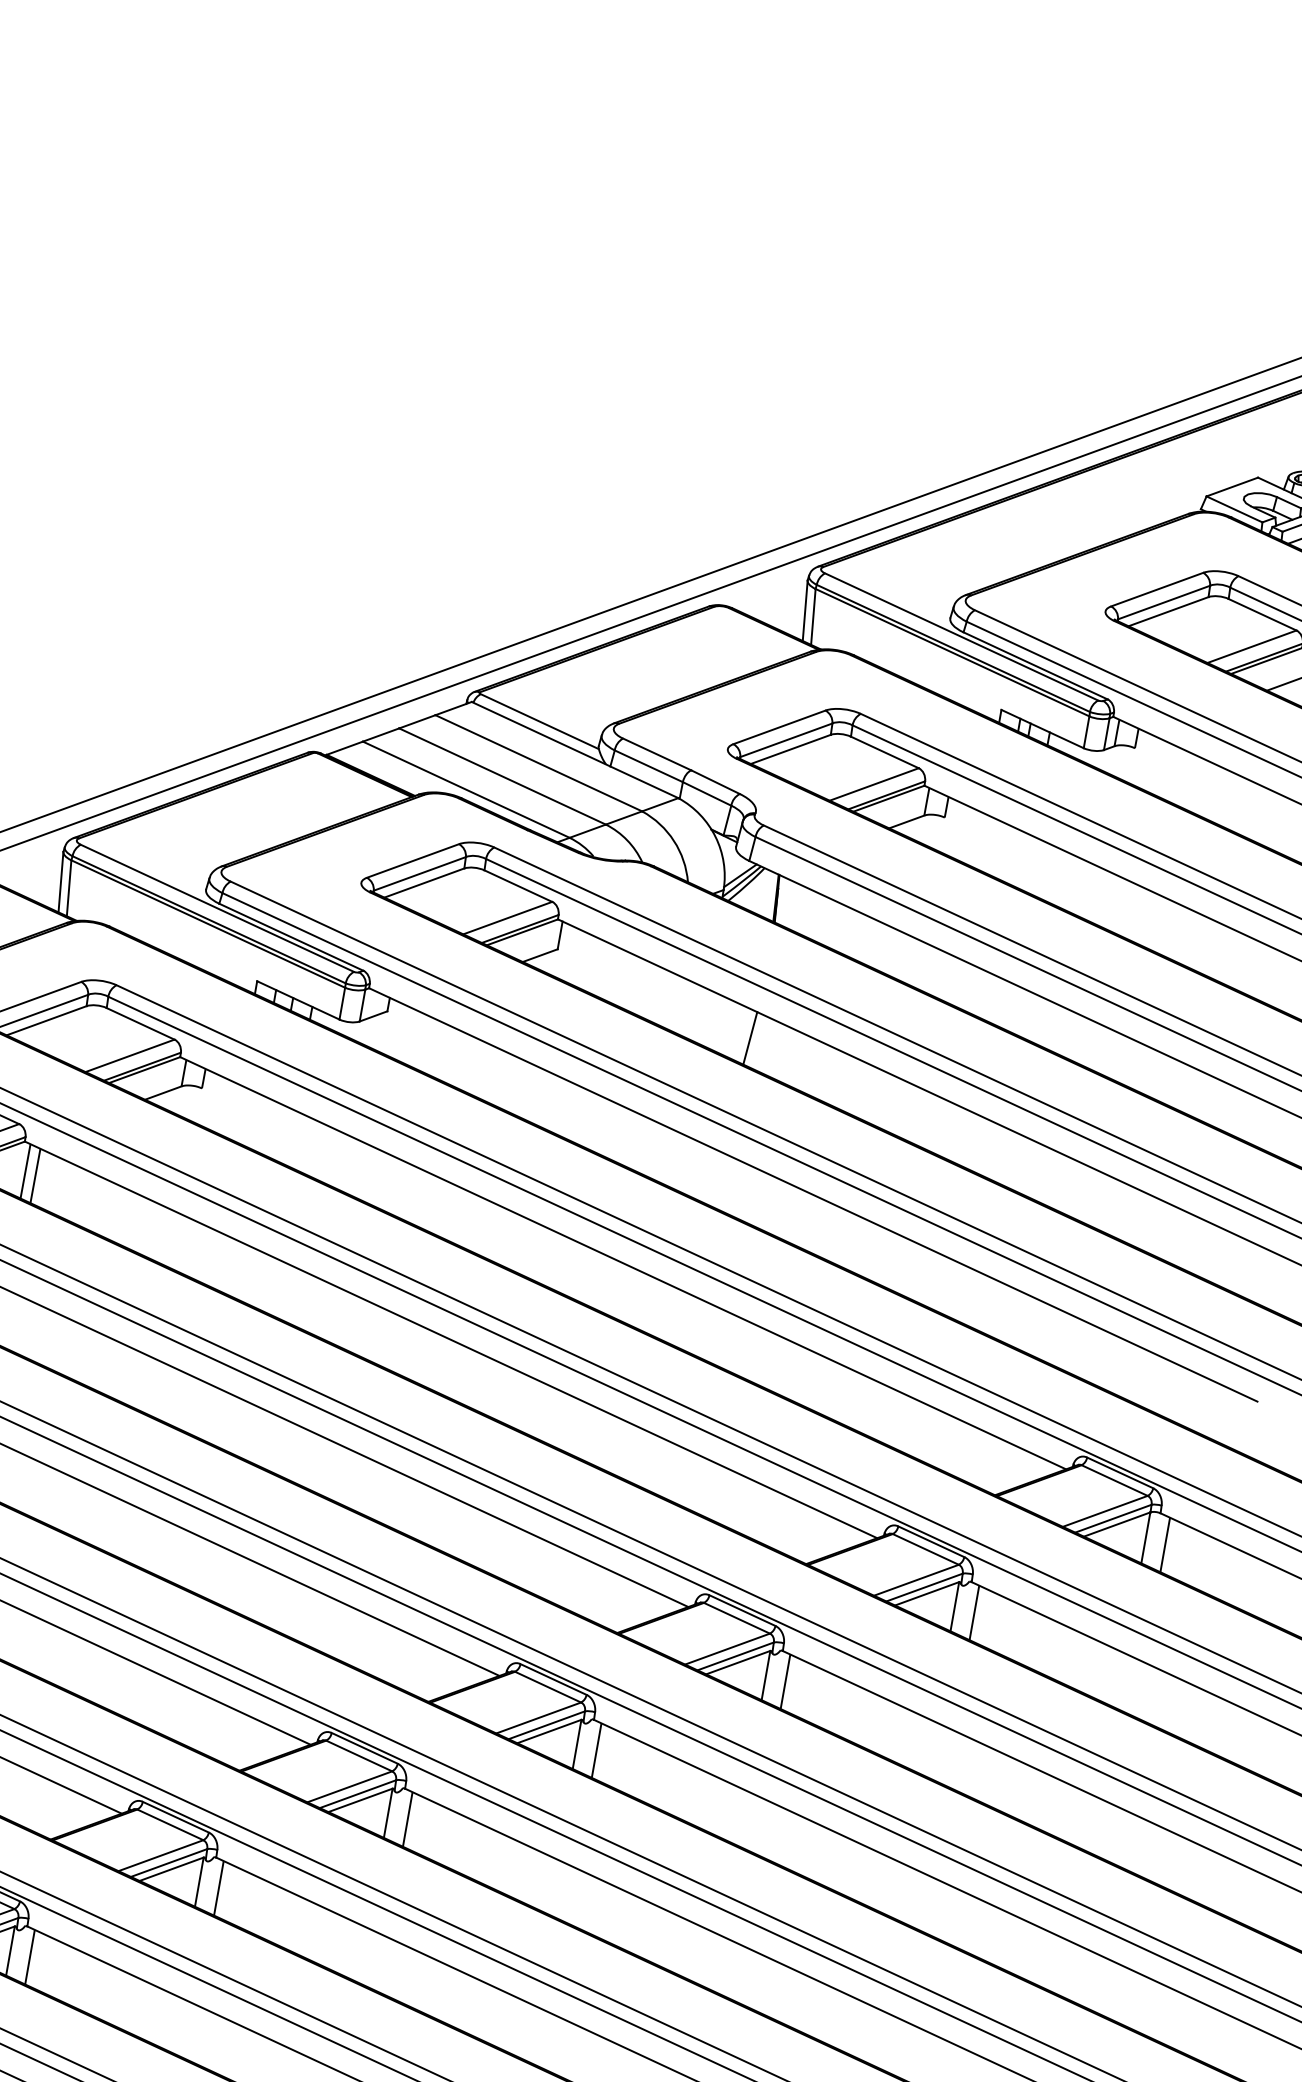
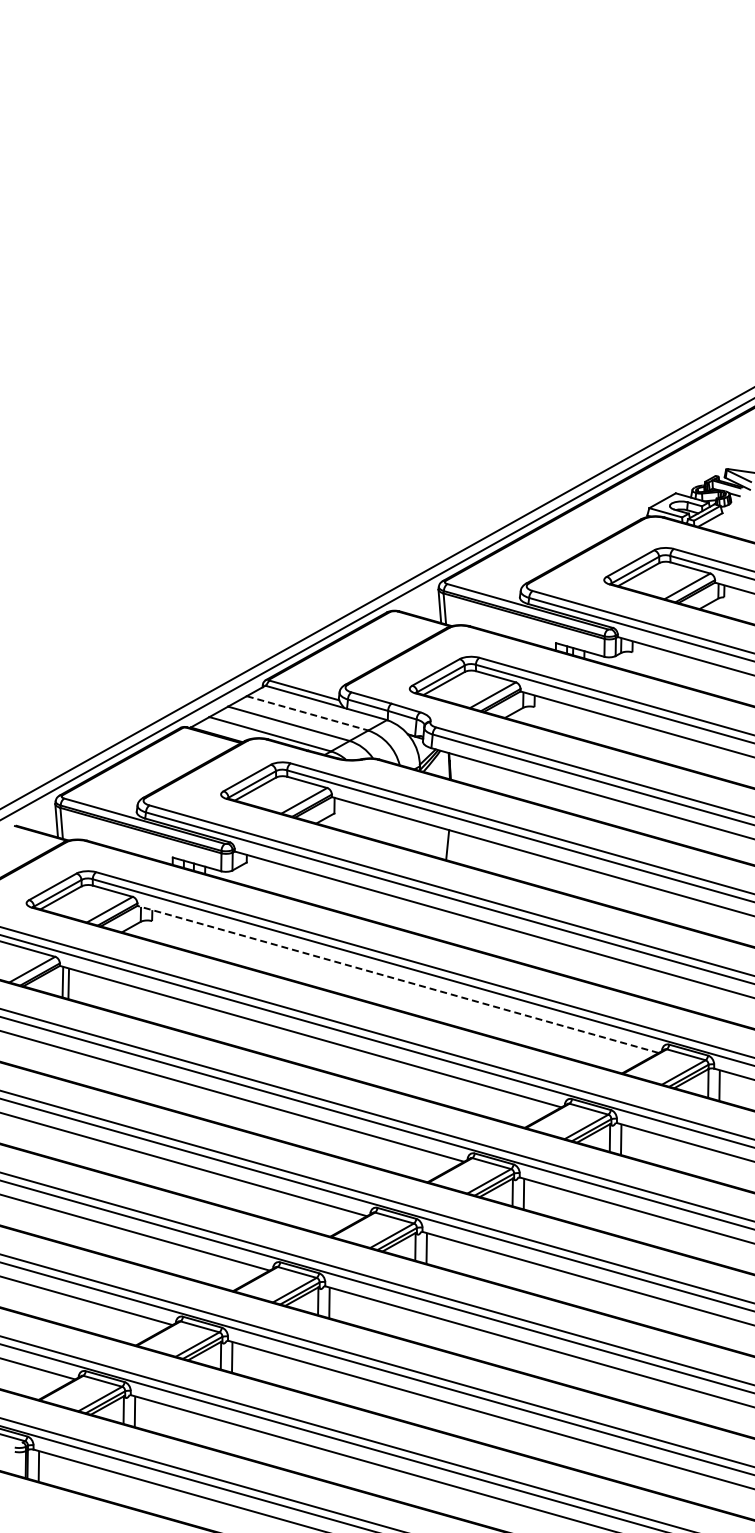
line: (540, 763) -> (308, 713), solid -> dashed
line: (623, 1263) -> (398, 979), solid -> dashed

